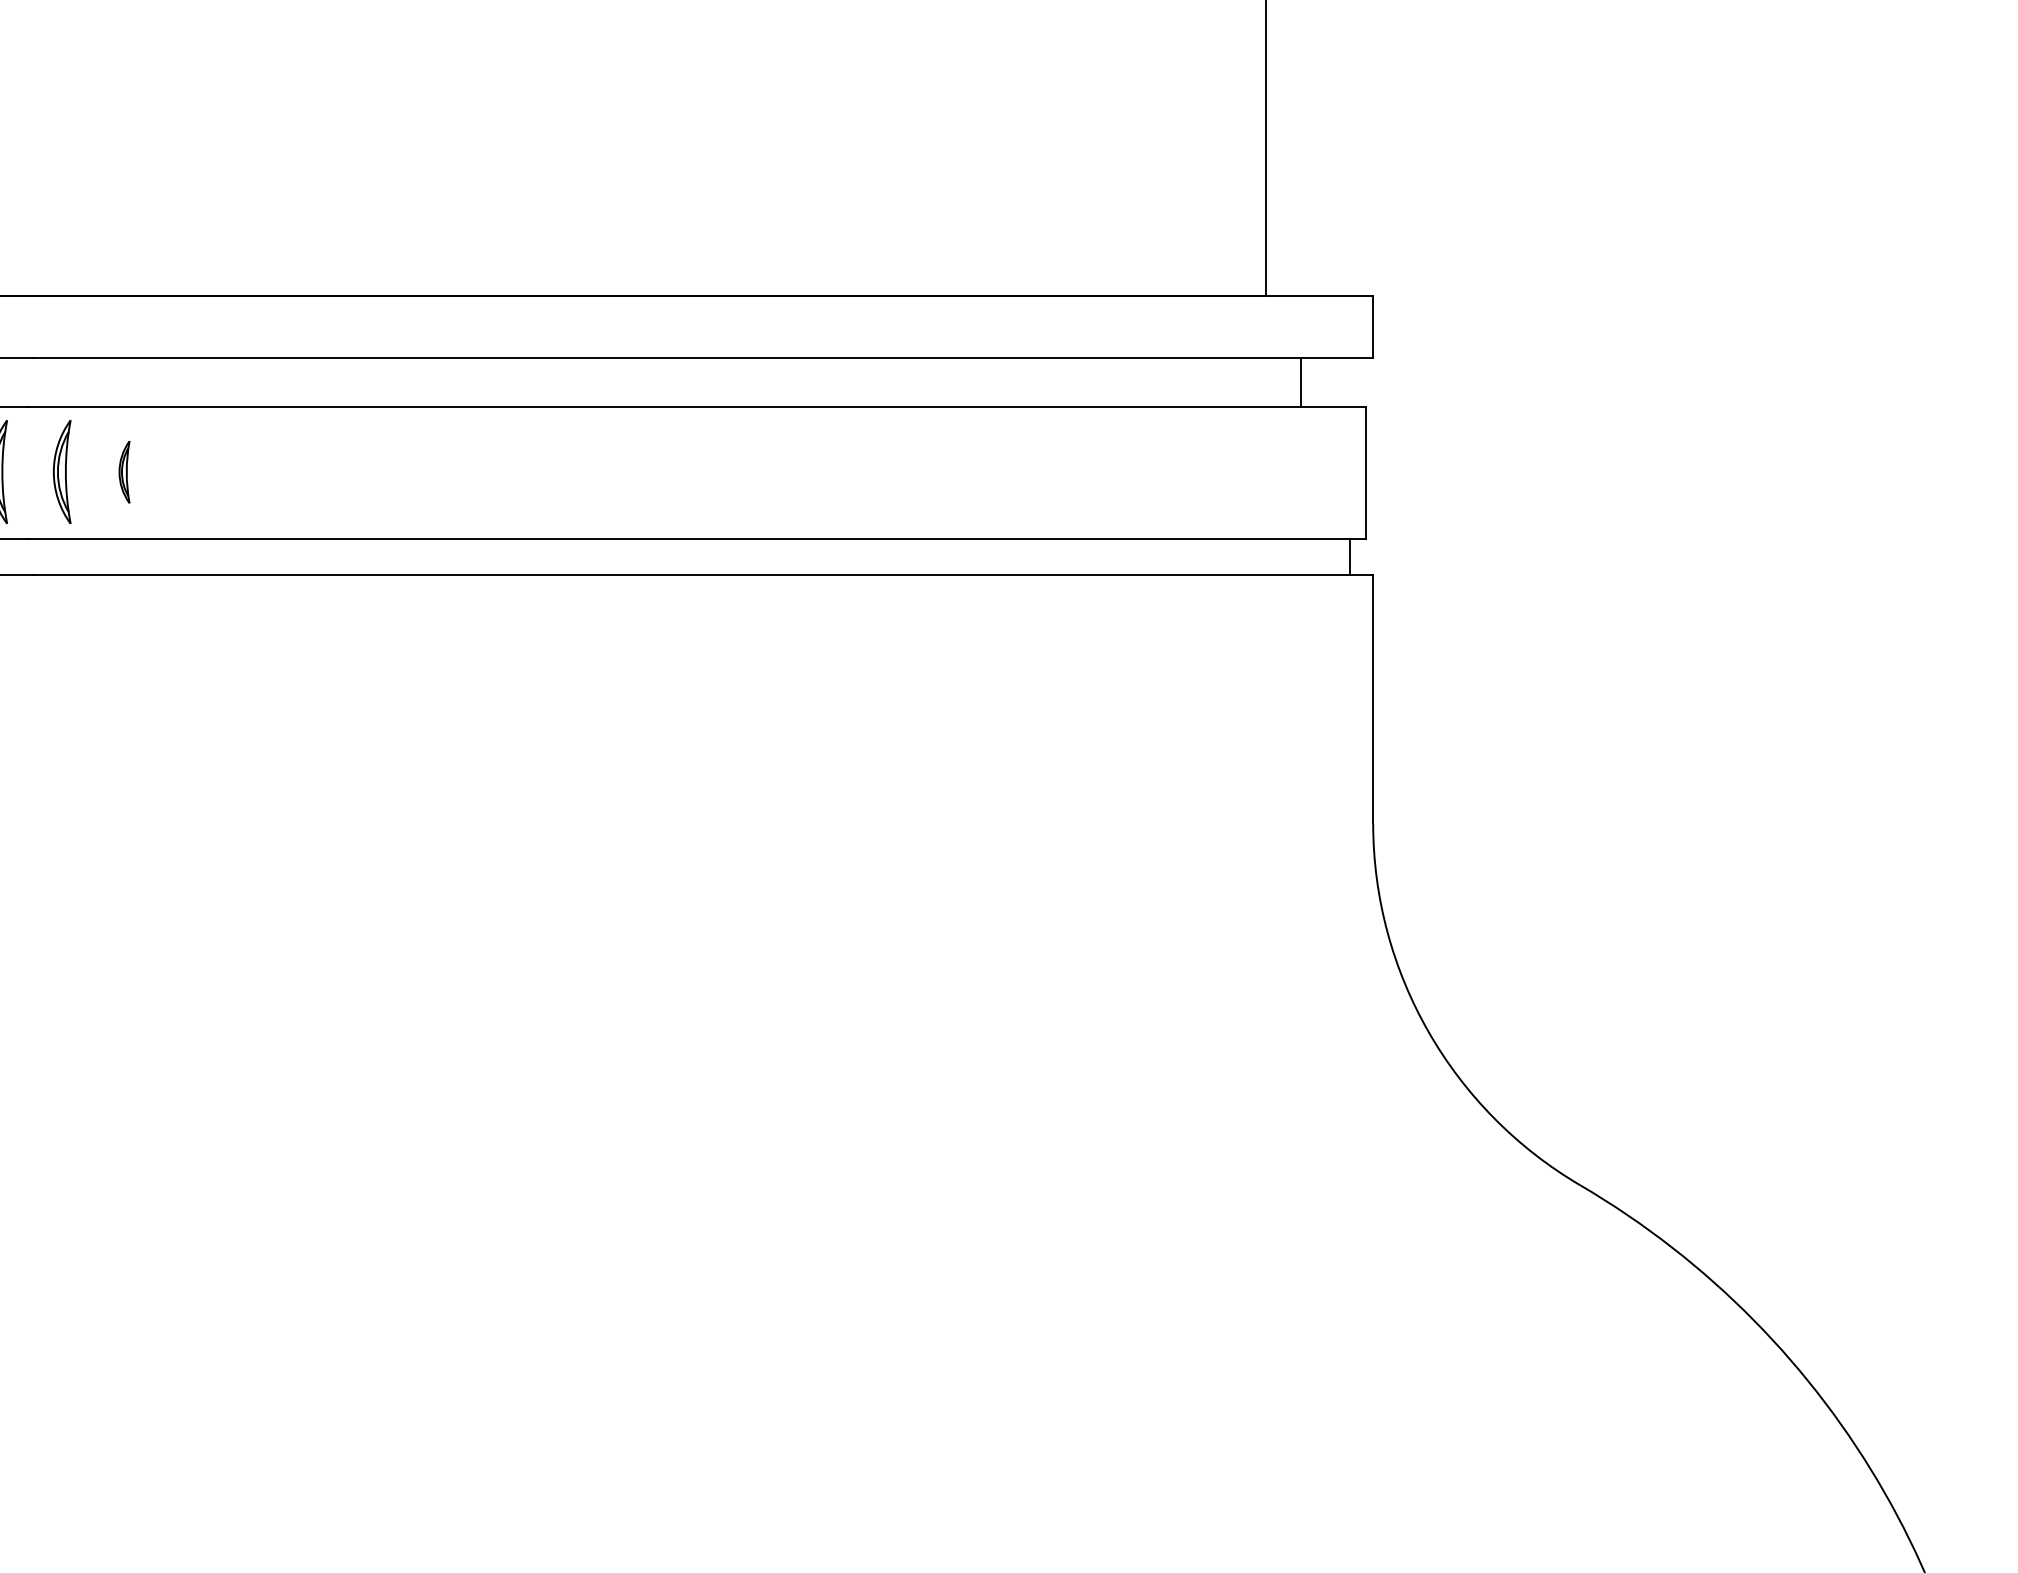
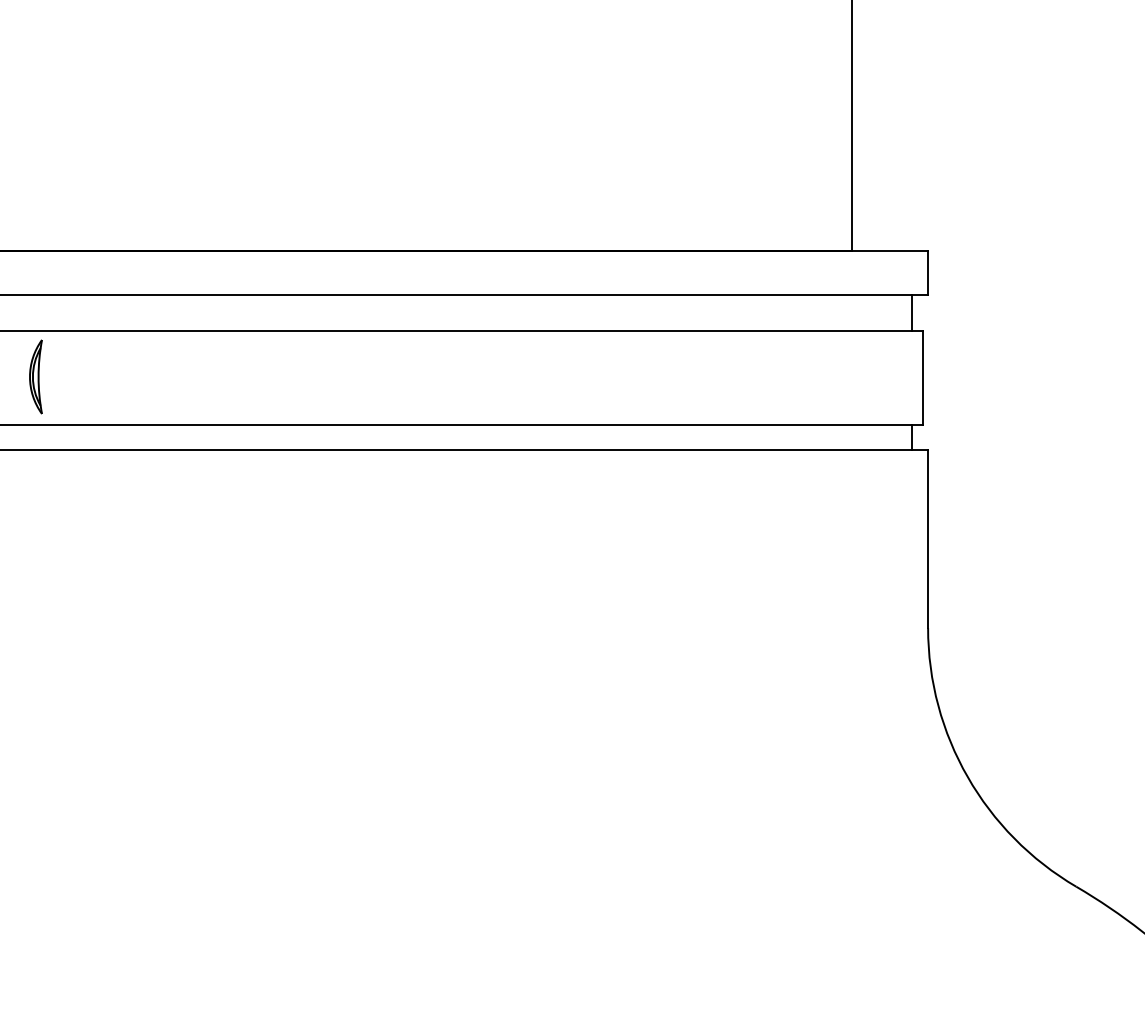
line: (1301, 382) -> (911, 313), moved
part: (124, 472) -> (35, 377), size x1.67

